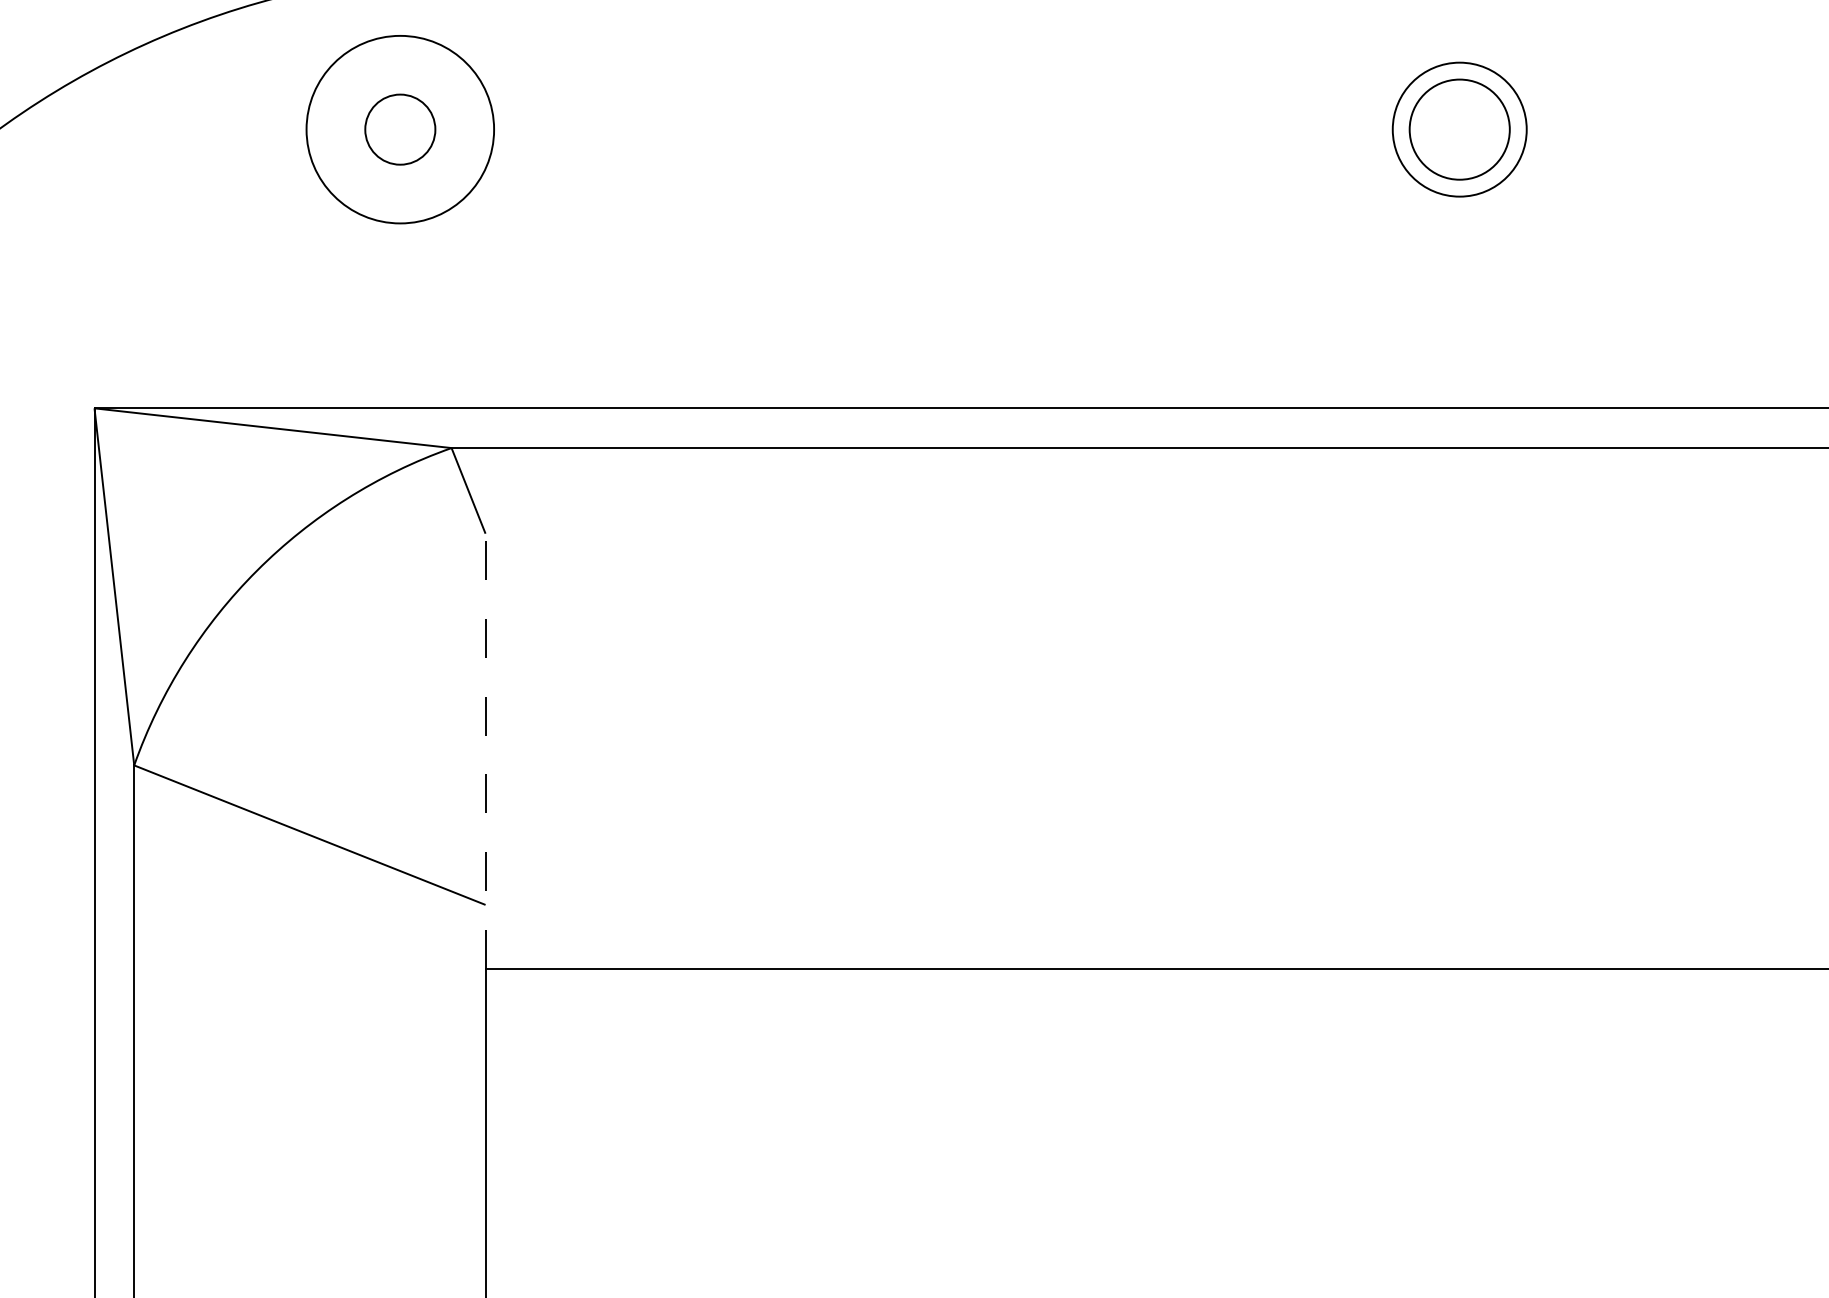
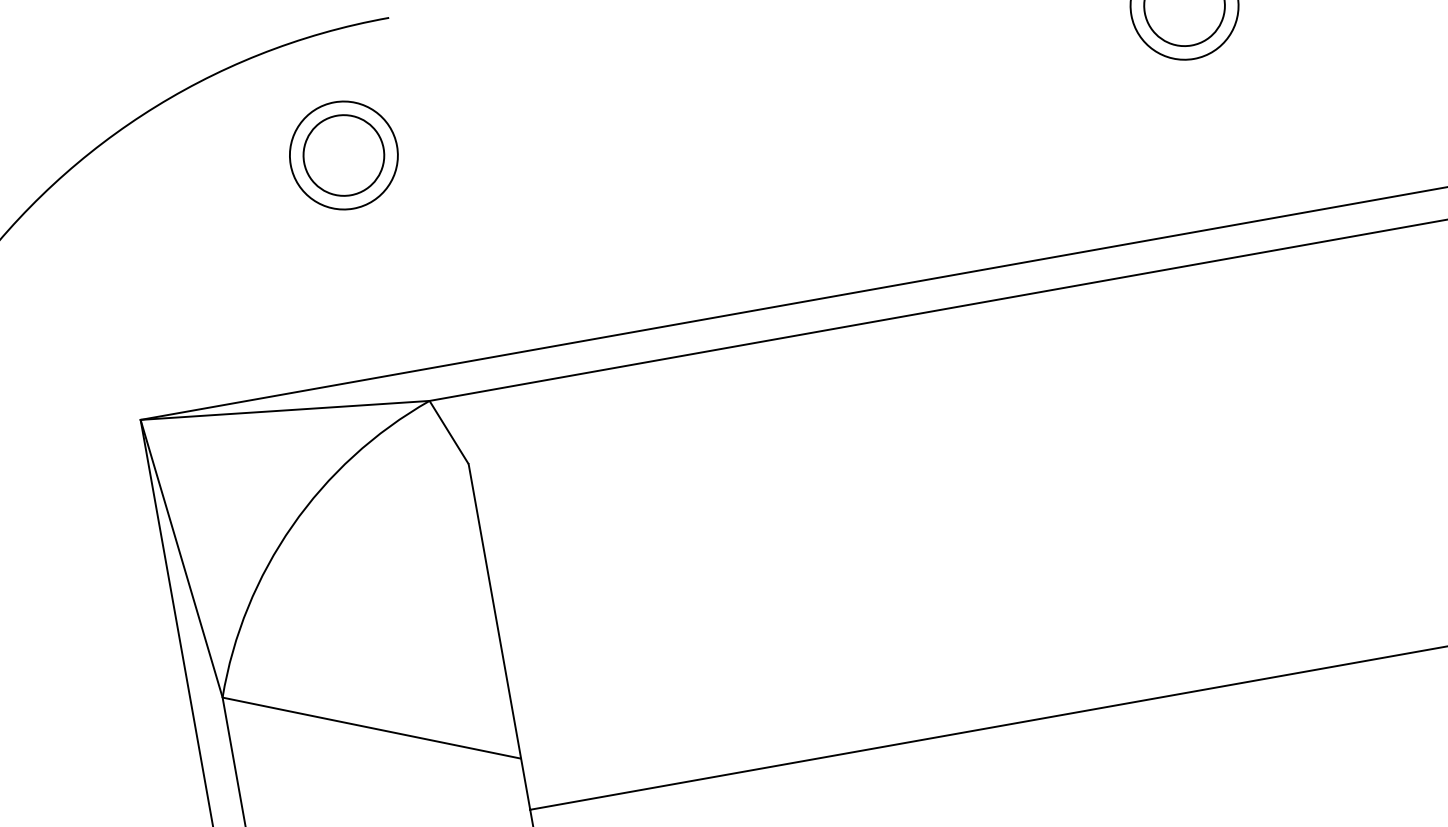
circle: (400, 129) -> (344, 155), size x0.71
circle: (400, 129) -> (344, 155), size x1.43
line: (485, 751) -> (499, 636), dashed -> solid

